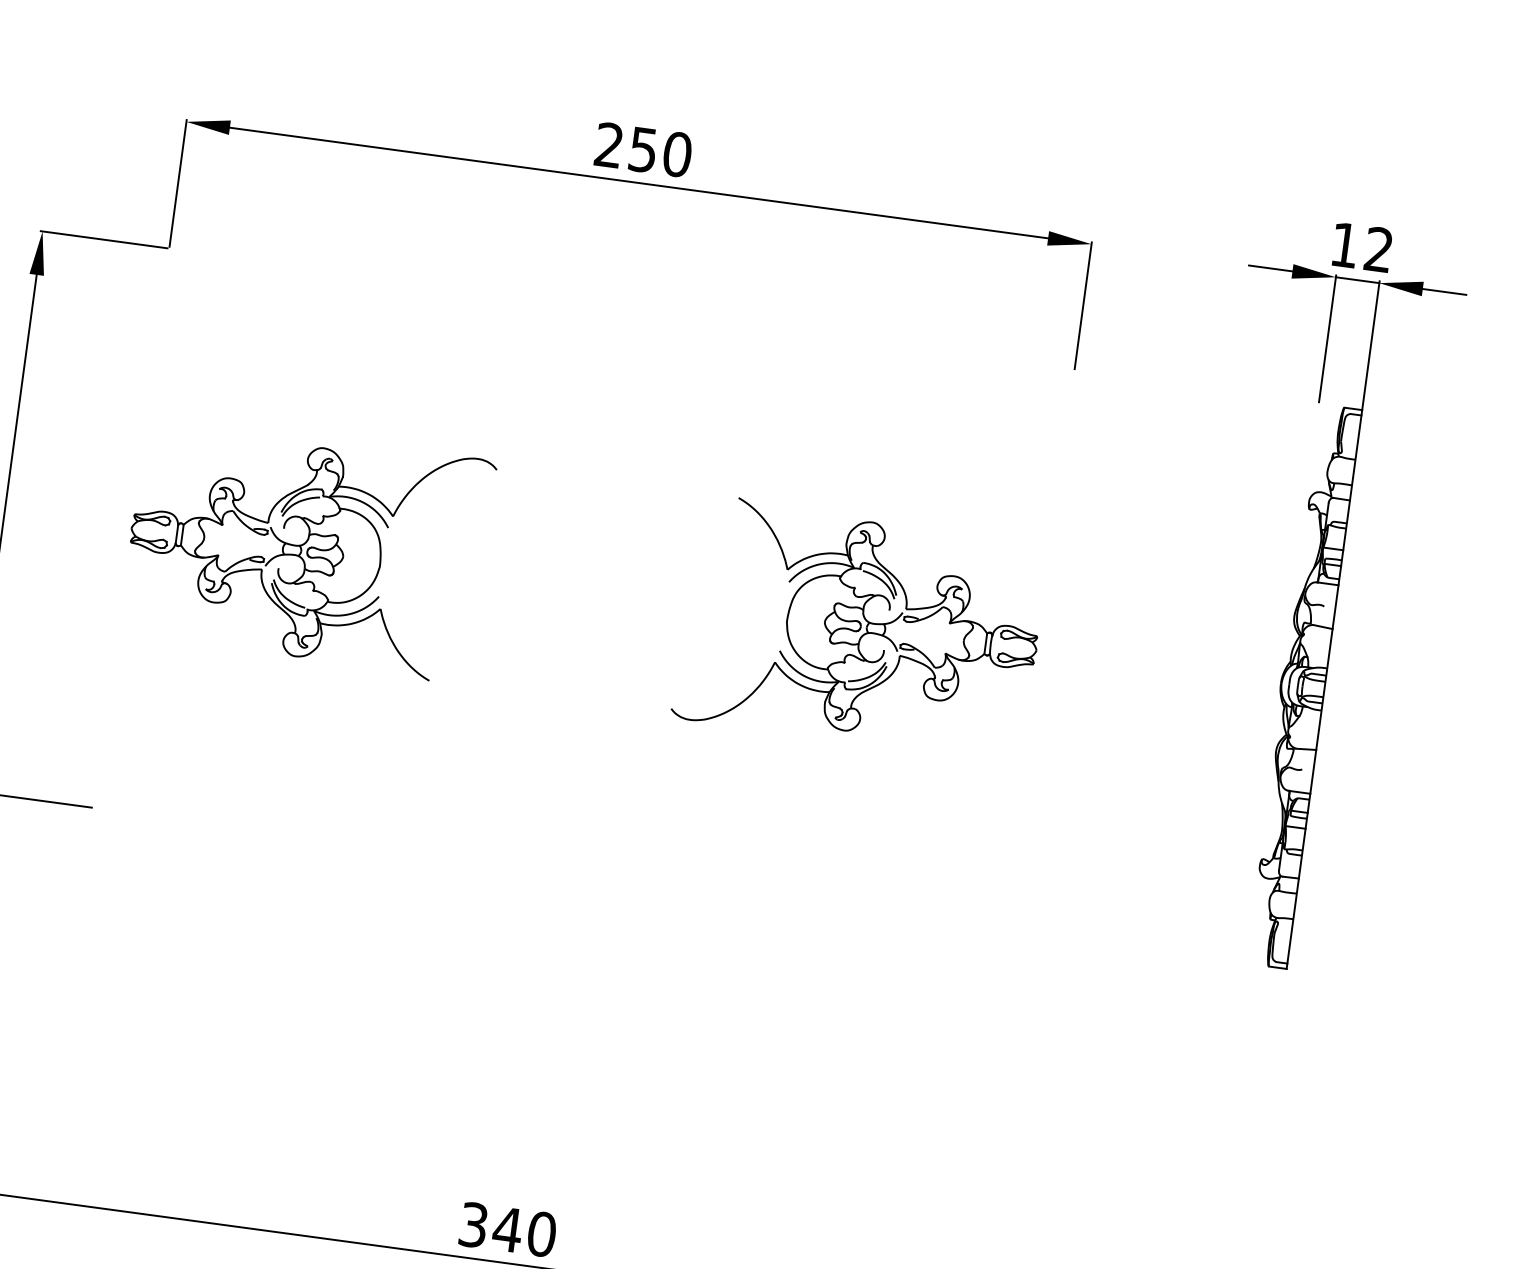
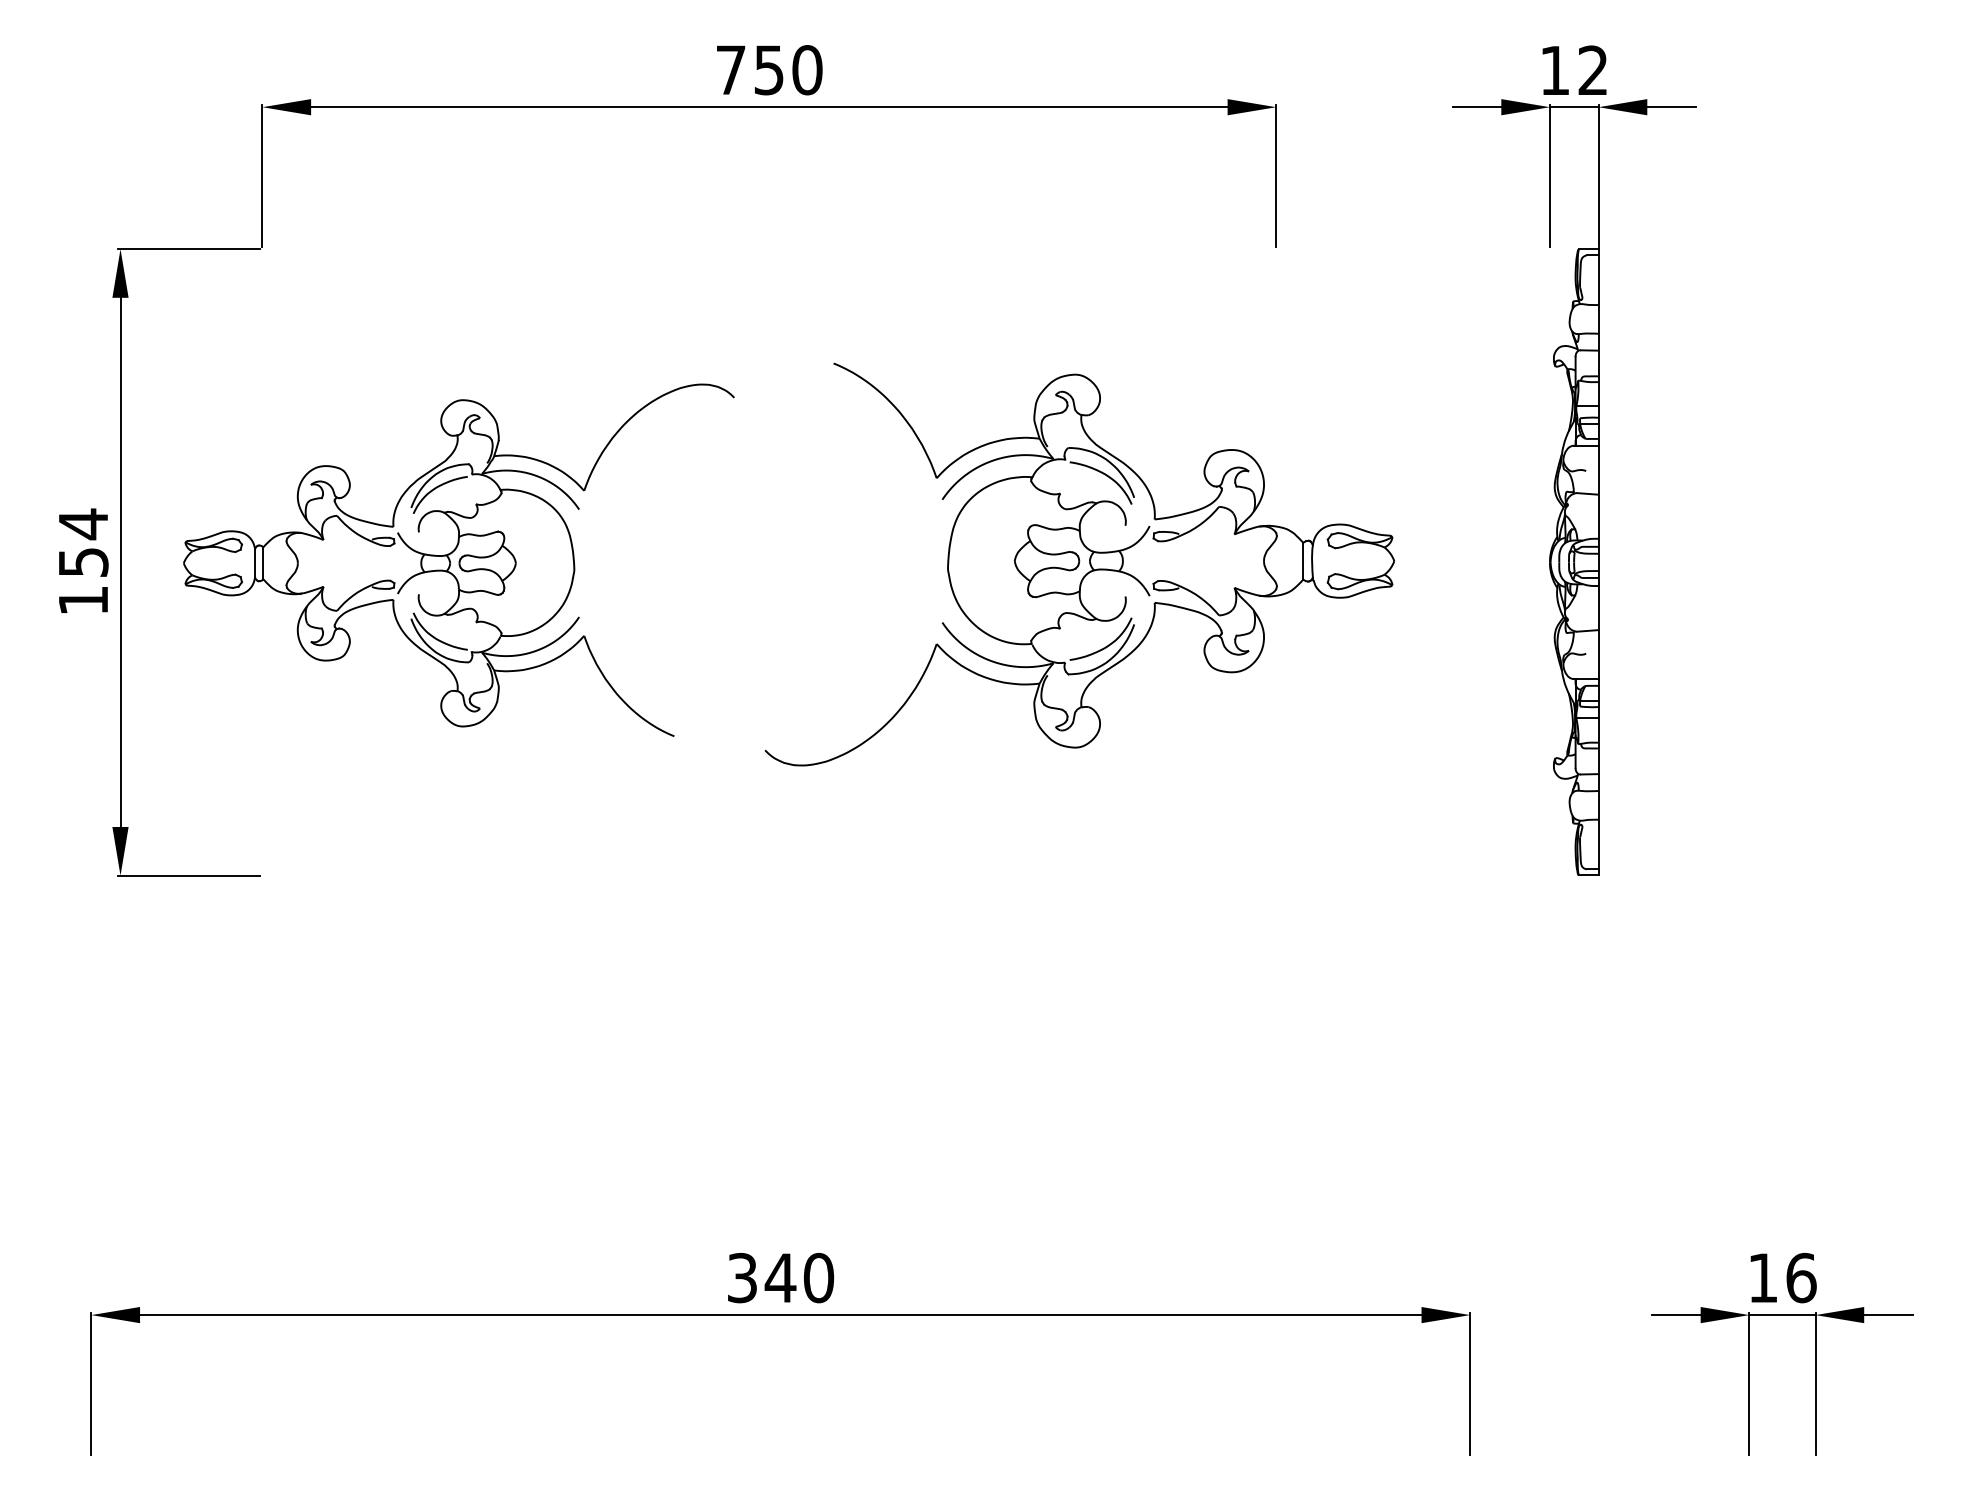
text: (608, 144) -> (730, 69), 250 -> 750
part: (306, 549) -> (458, 559), size x1.4
part: (860, 628) -> (1079, 564), size x1.6

